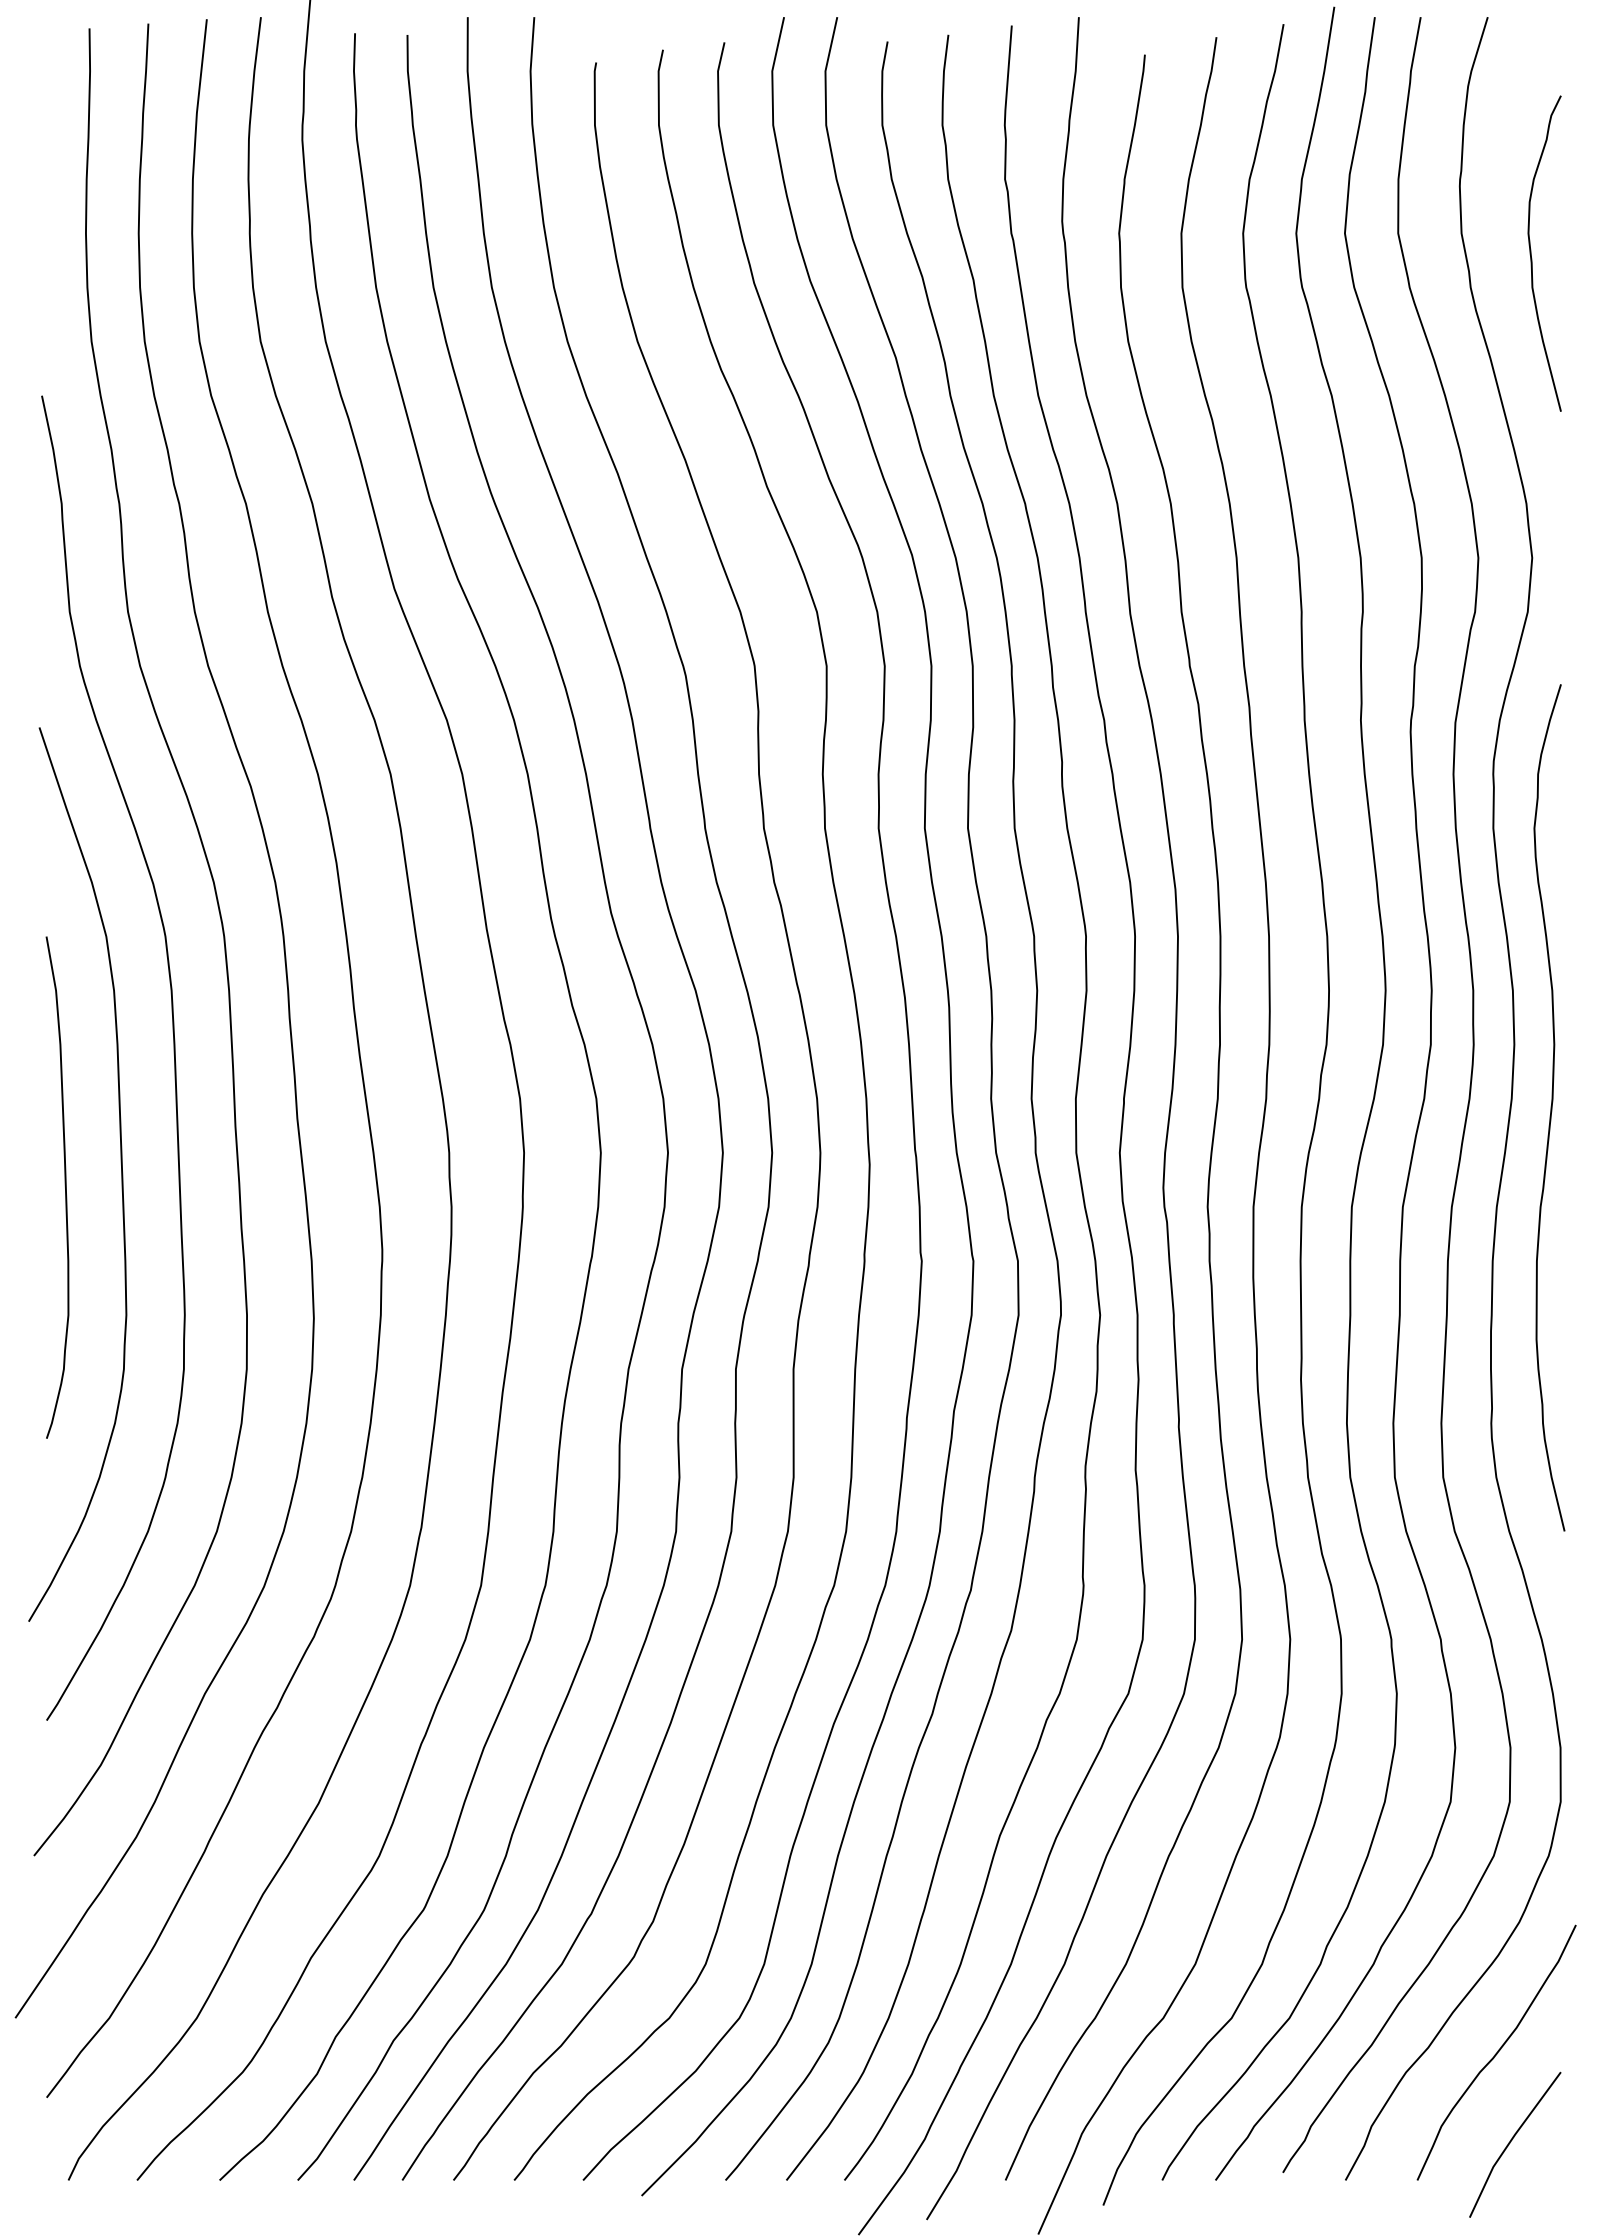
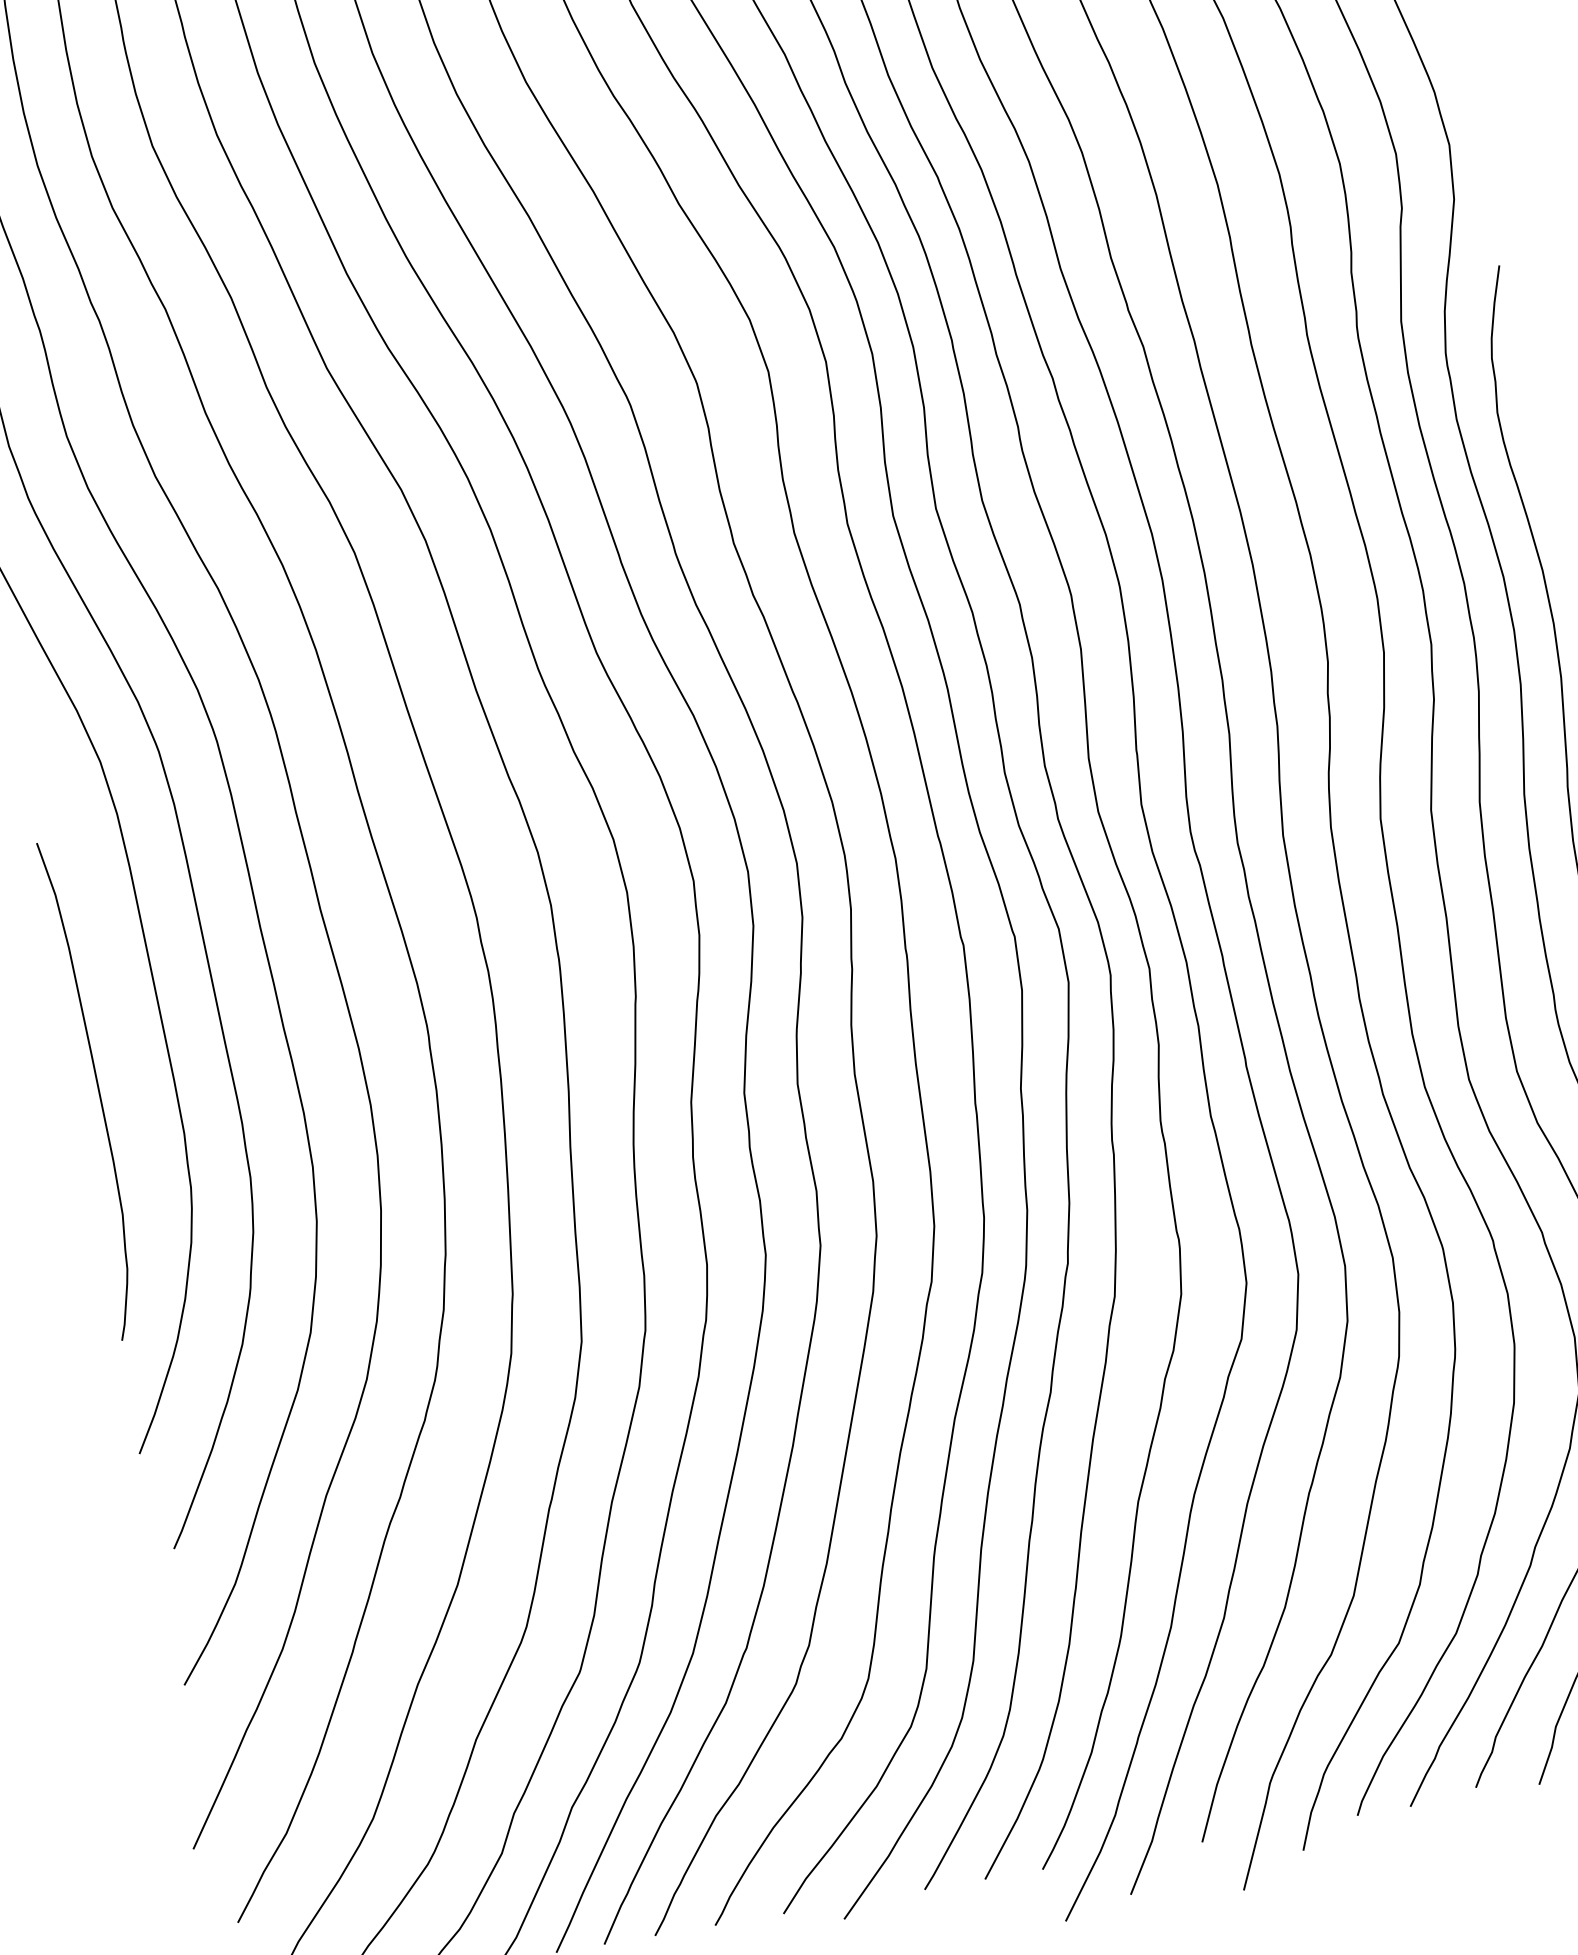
curve: (64, 1186) -> (97, 1087), moved

